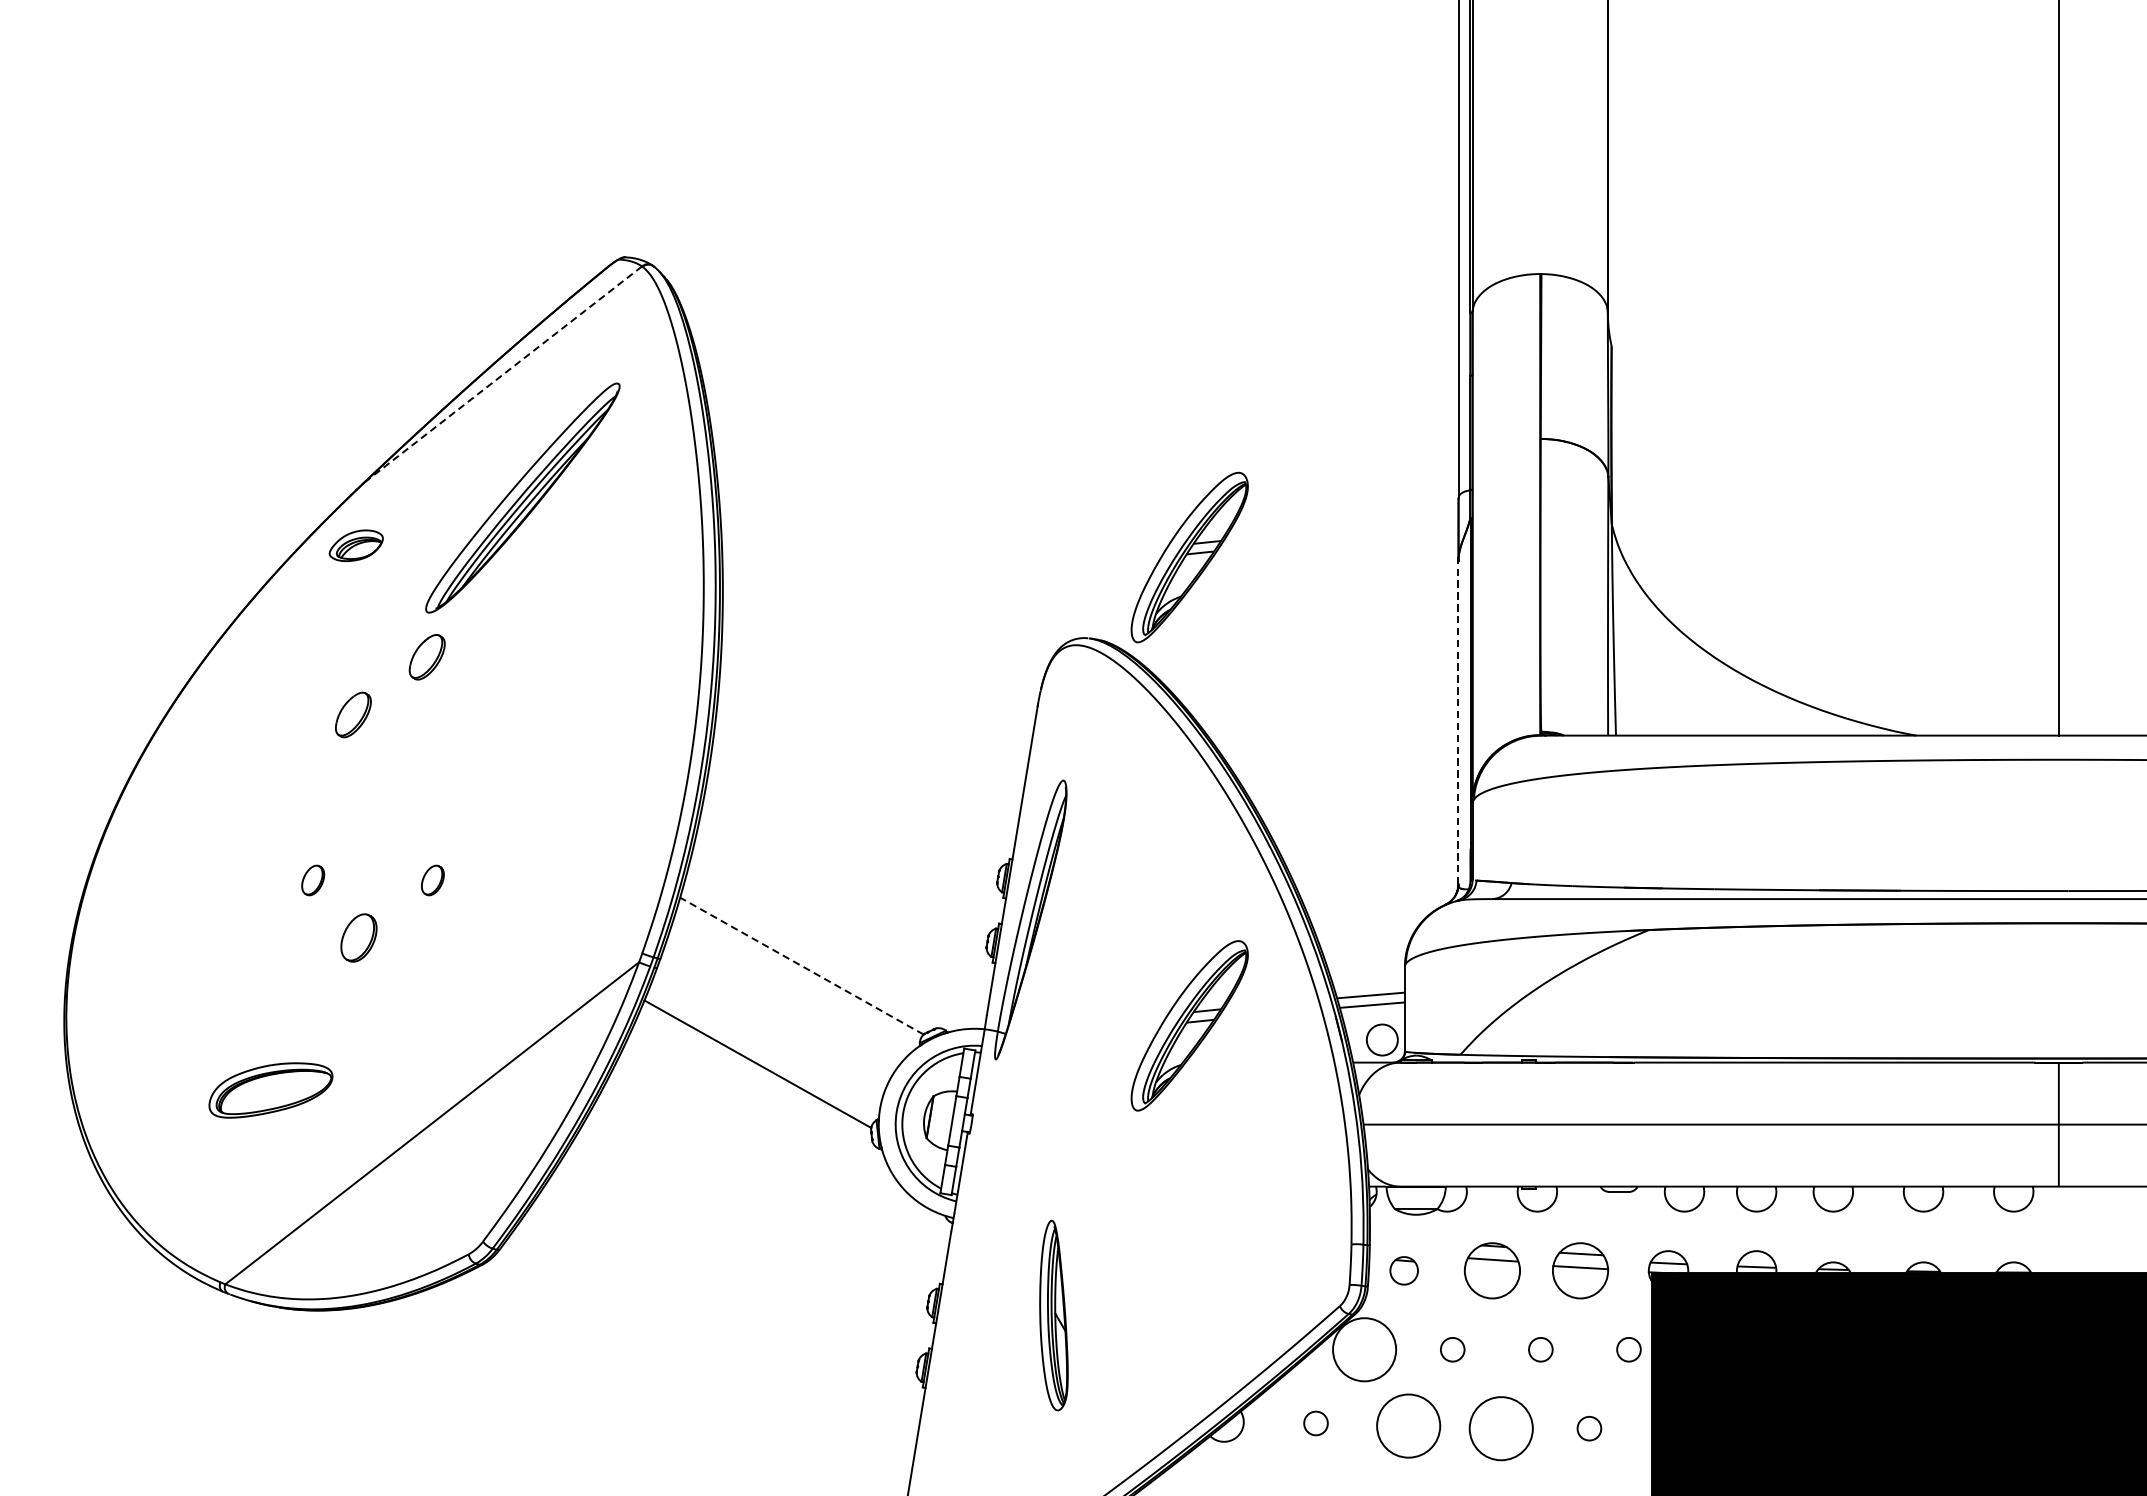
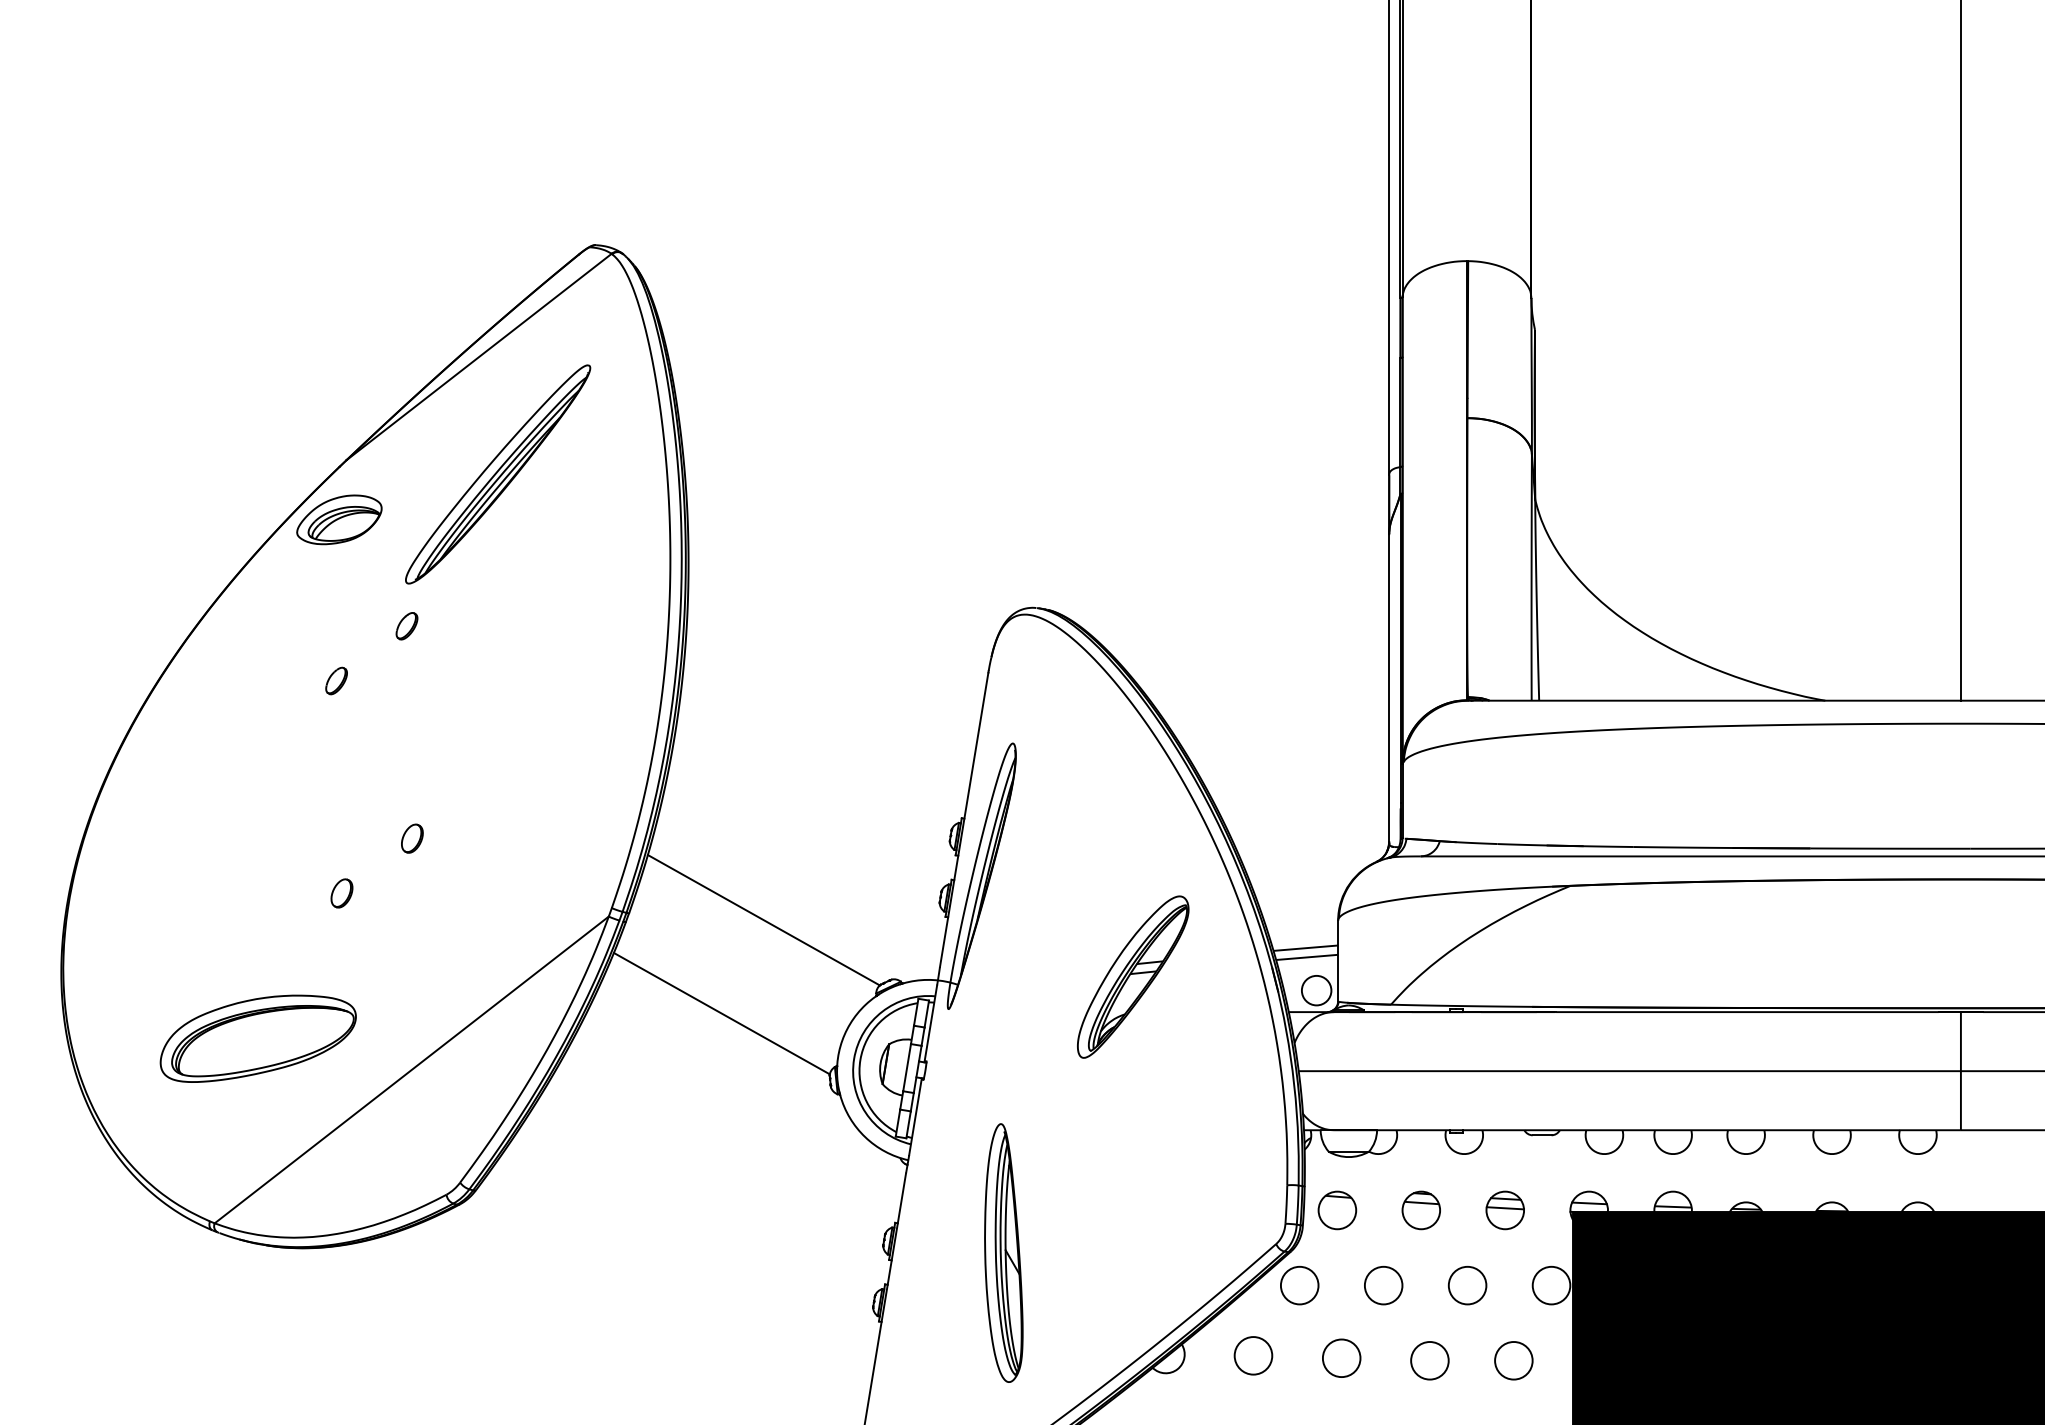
line: (503, 374) -> (479, 356), dashed -> solid
part: (356, 545) -> (339, 519), size x1.67
part: (1190, 556) -> (1133, 530), removed
part: (426, 657) -> (406, 626), size x0.62
part: (353, 714) -> (336, 680), size x0.62
line: (1458, 721) -> (1389, 687), dashed -> solid
part: (313, 880) -> (298, 838), removed
part: (358, 938) -> (341, 893), size x0.62
line: (801, 965) -> (763, 919), dashed -> solid
part: (270, 1090) -> (257, 1038), size x1.67
part: (1404, 1270) -> (1337, 1210), size x1.43
part: (1491, 1270) -> (1420, 1210), size x0.71
part: (1579, 1270) -> (1504, 1210), size x0.71
part: (1053, 1315) -> (1003, 1252), size x1.43
circle: (1364, 1349) -> (1299, 1285), size x0.62
circle: (1452, 1349) -> (1383, 1285), size x1.67
circle: (1540, 1349) -> (1467, 1285), size x1.67
circle: (1628, 1349) -> (1551, 1285), size x1.67
circle: (1316, 1423) -> (1253, 1355), size x1.67
circle: (1408, 1426) -> (1341, 1358), size x0.62
circle: (1500, 1428) -> (1429, 1360), size x0.62
circle: (1589, 1428) -> (1513, 1360), size x1.67

